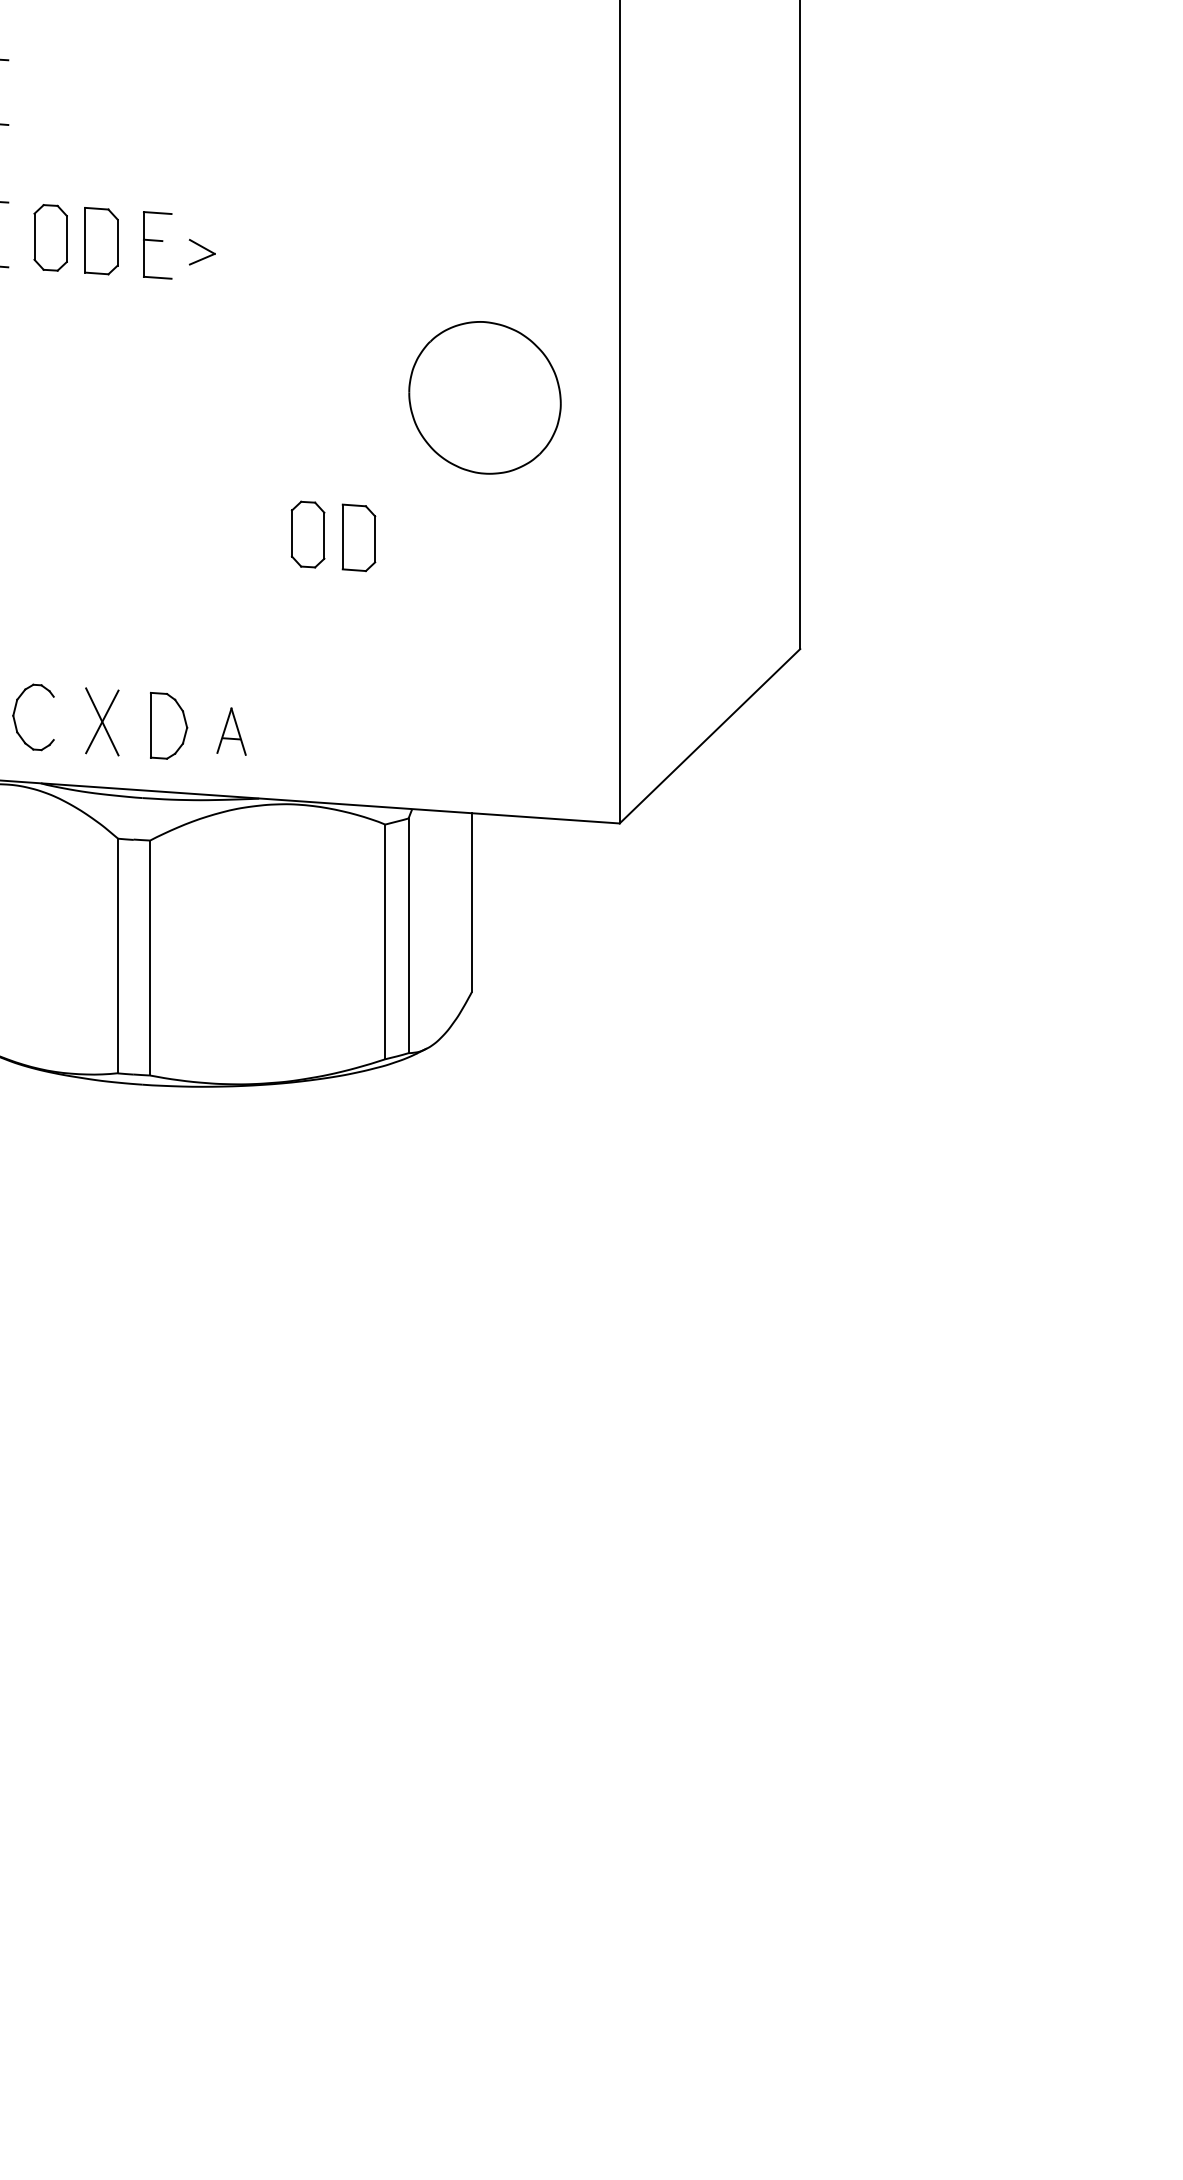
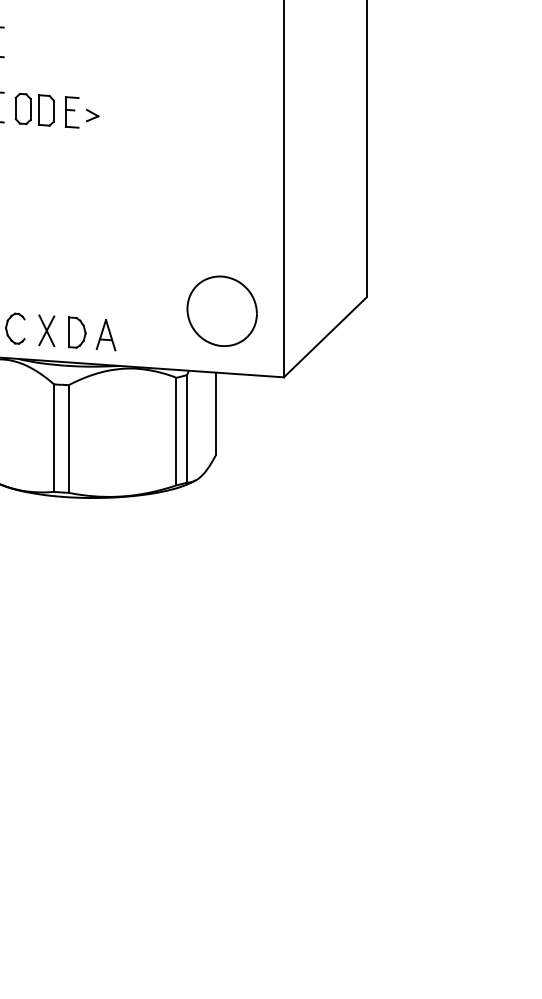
part: (483, 396) -> (221, 310), moved
part: (332, 535) -> (152, 245), removed
part: (230, 732) -> (105, 335), size x1.43

